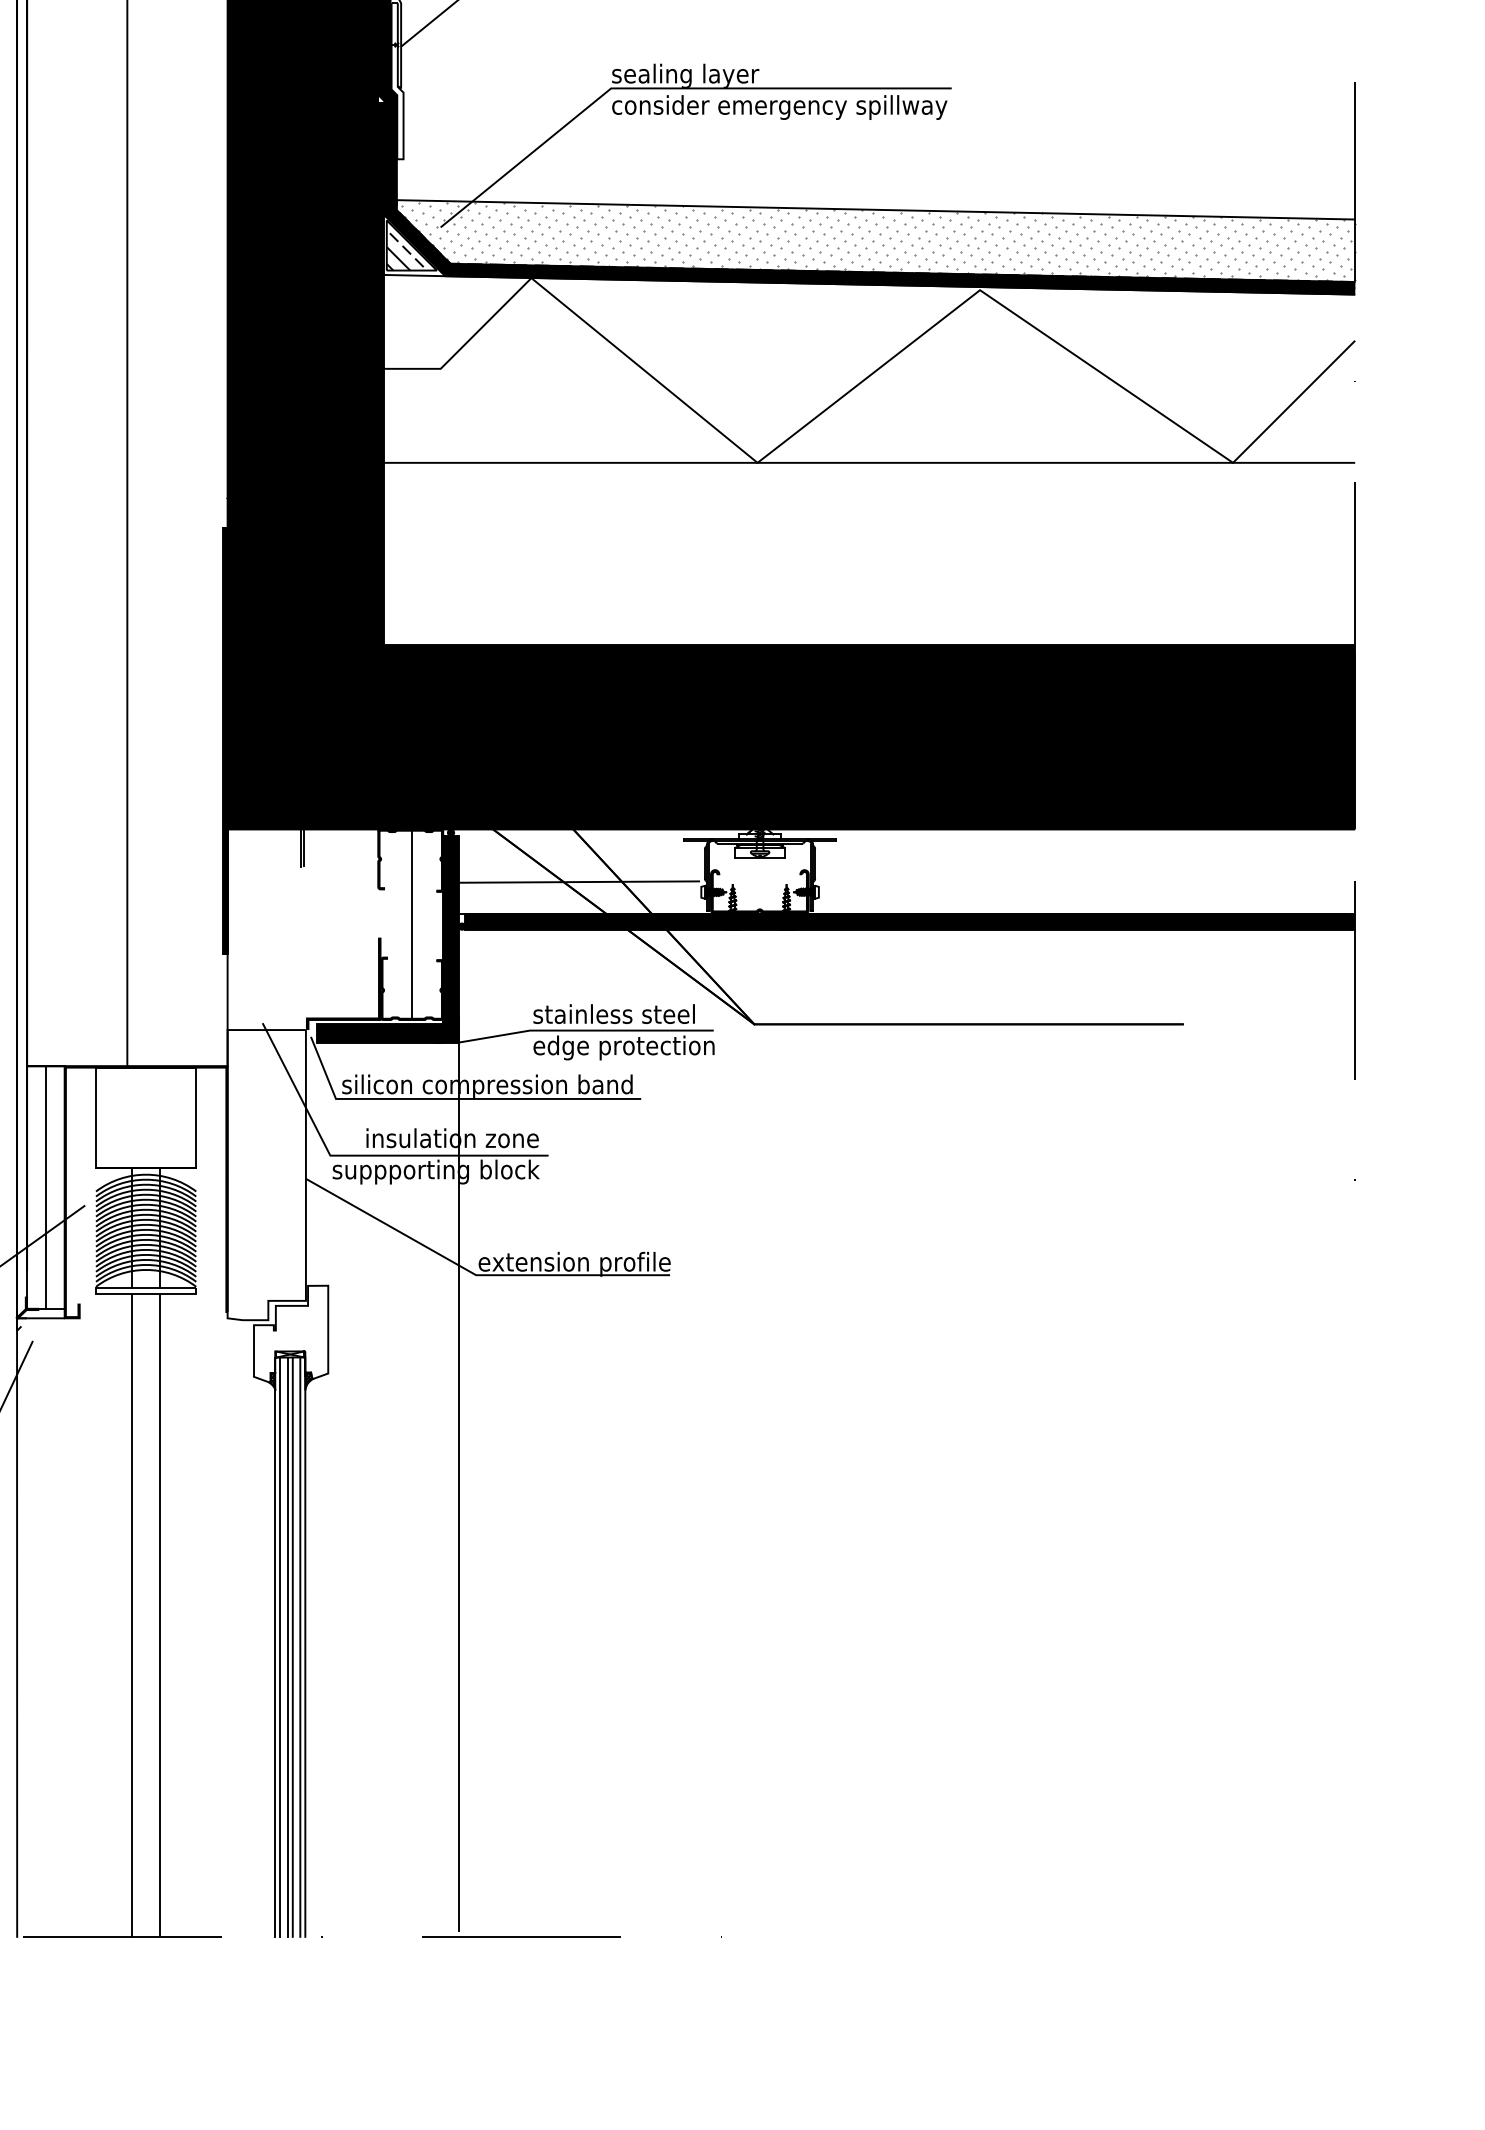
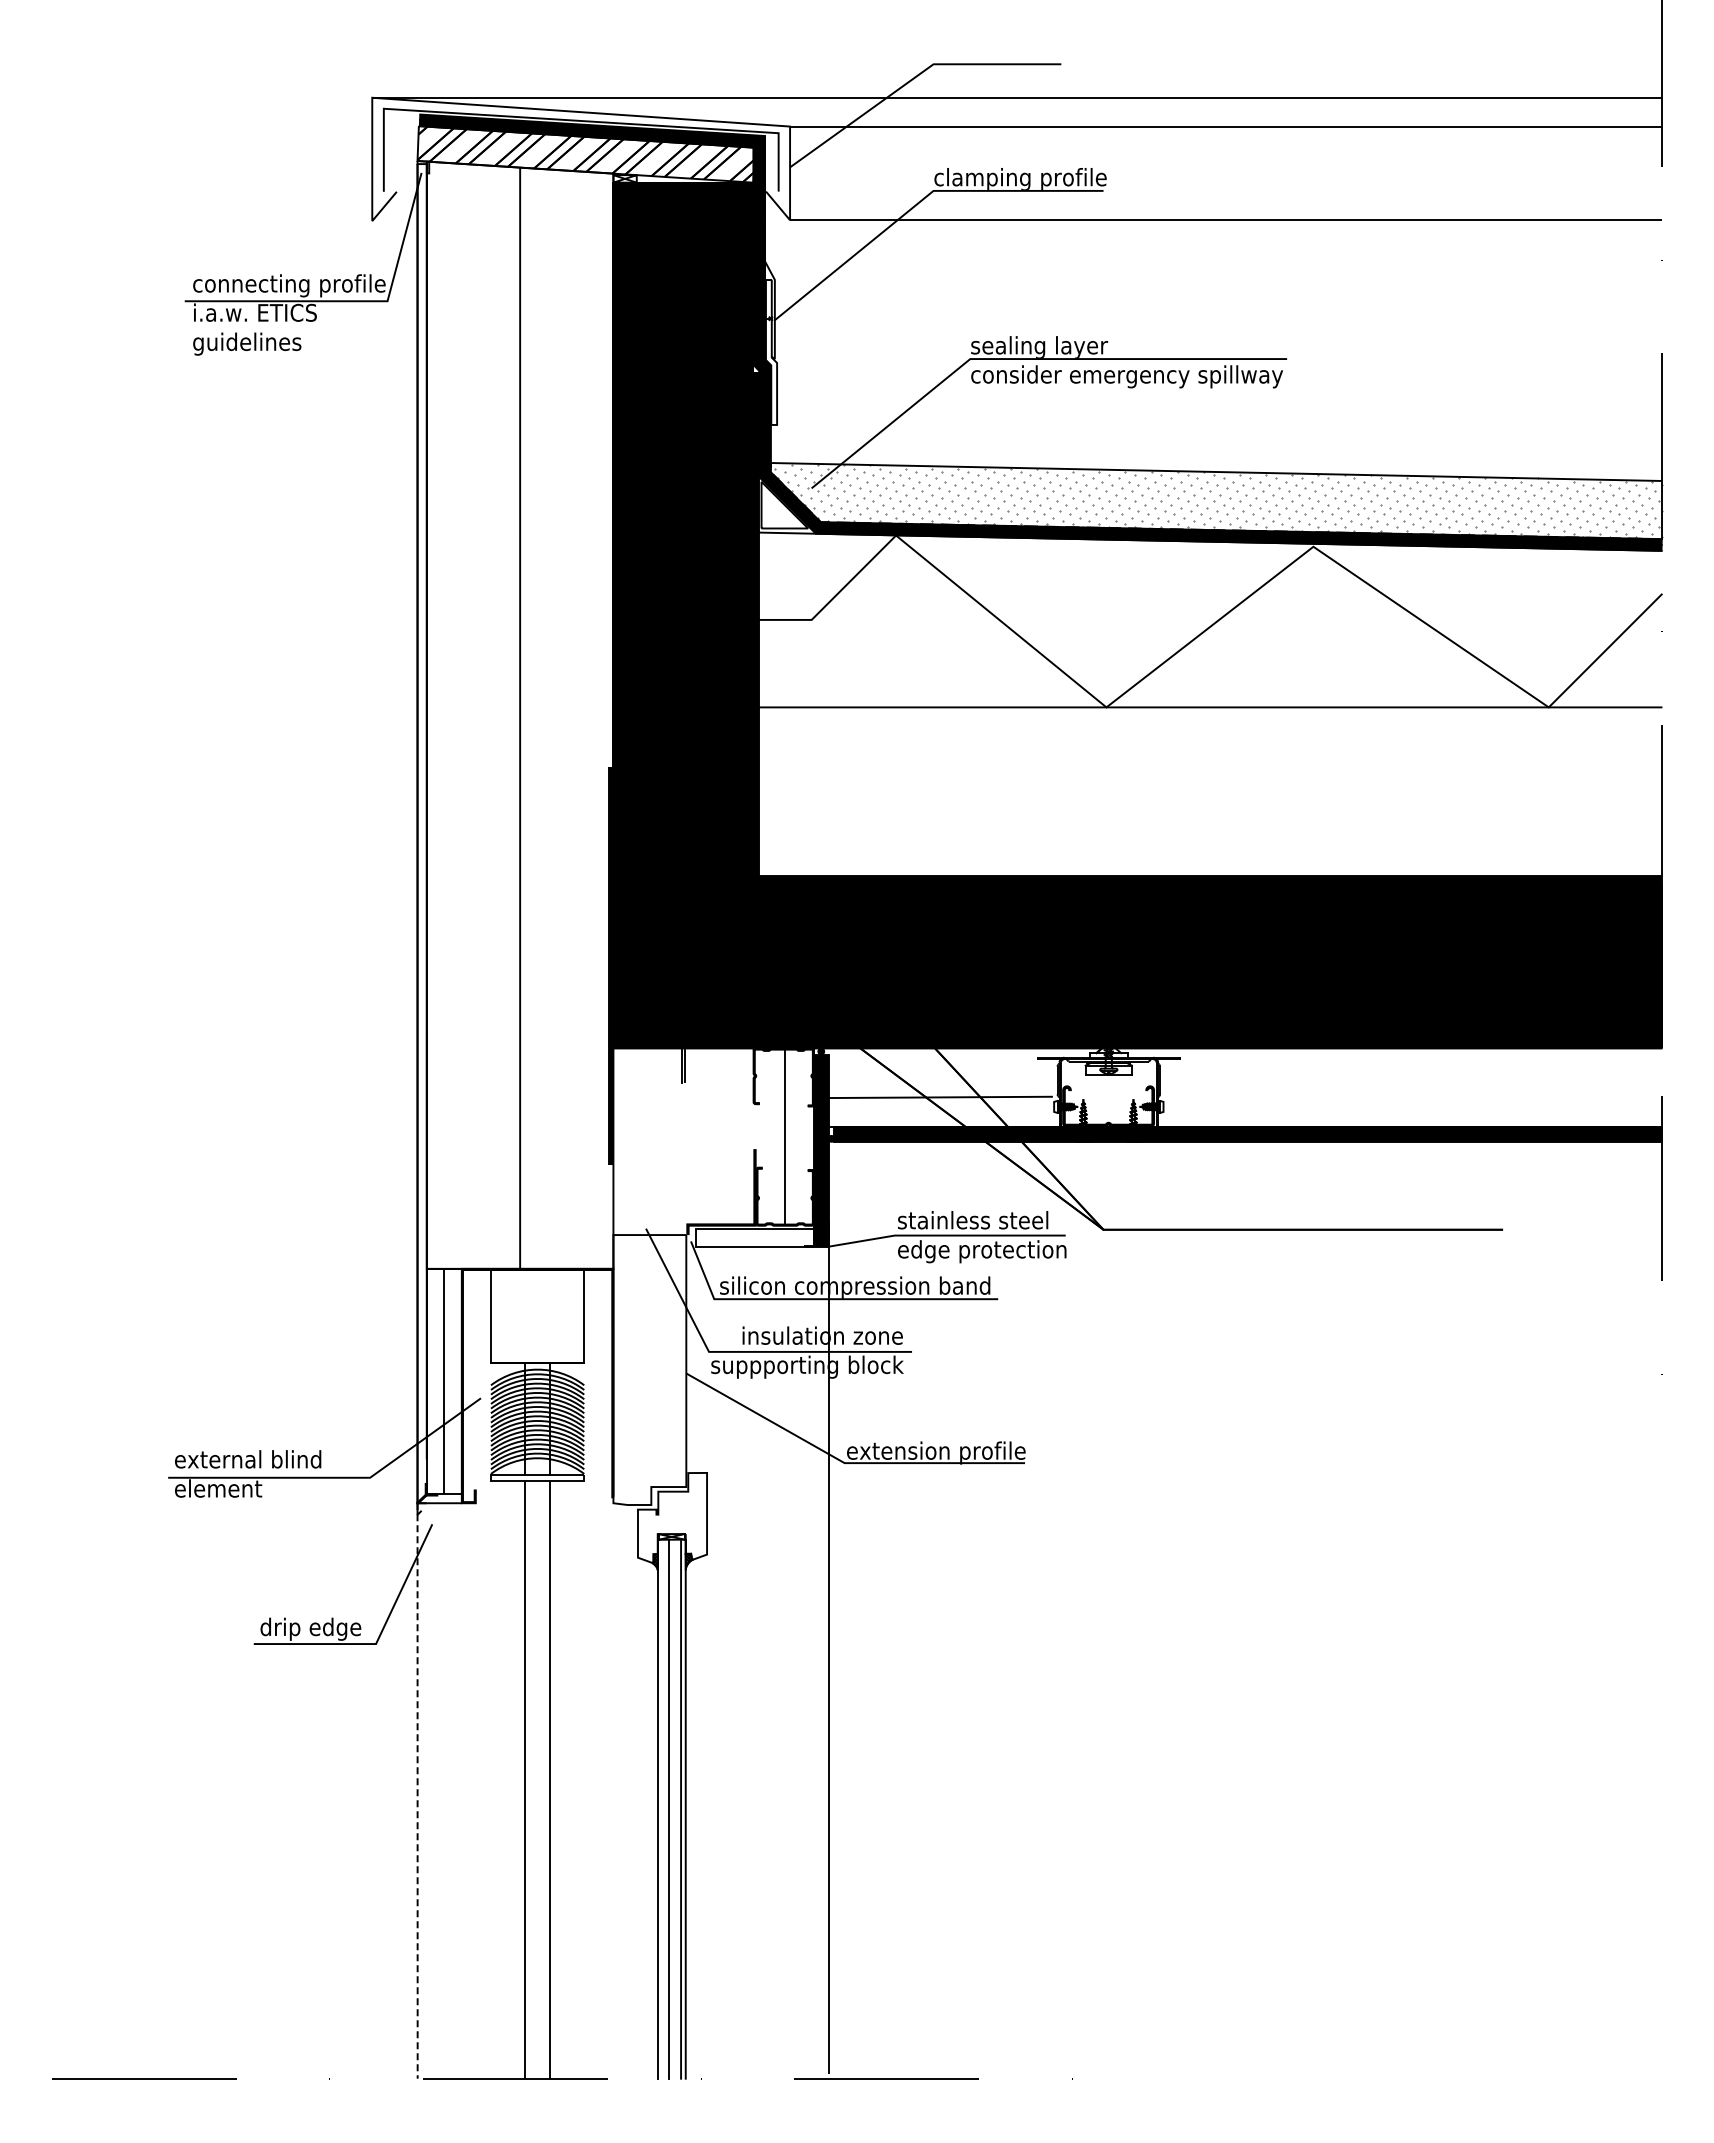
hatch: (405, 251) -> (778, 510), removed
fill: (379, 1032) -> (754, 1237), removed
line: (17, 1627) -> (417, 1790), solid -> dashed
line: (280, 1646) -> (662, 1808), removed
line: (293, 1646) -> (674, 1808), removed

